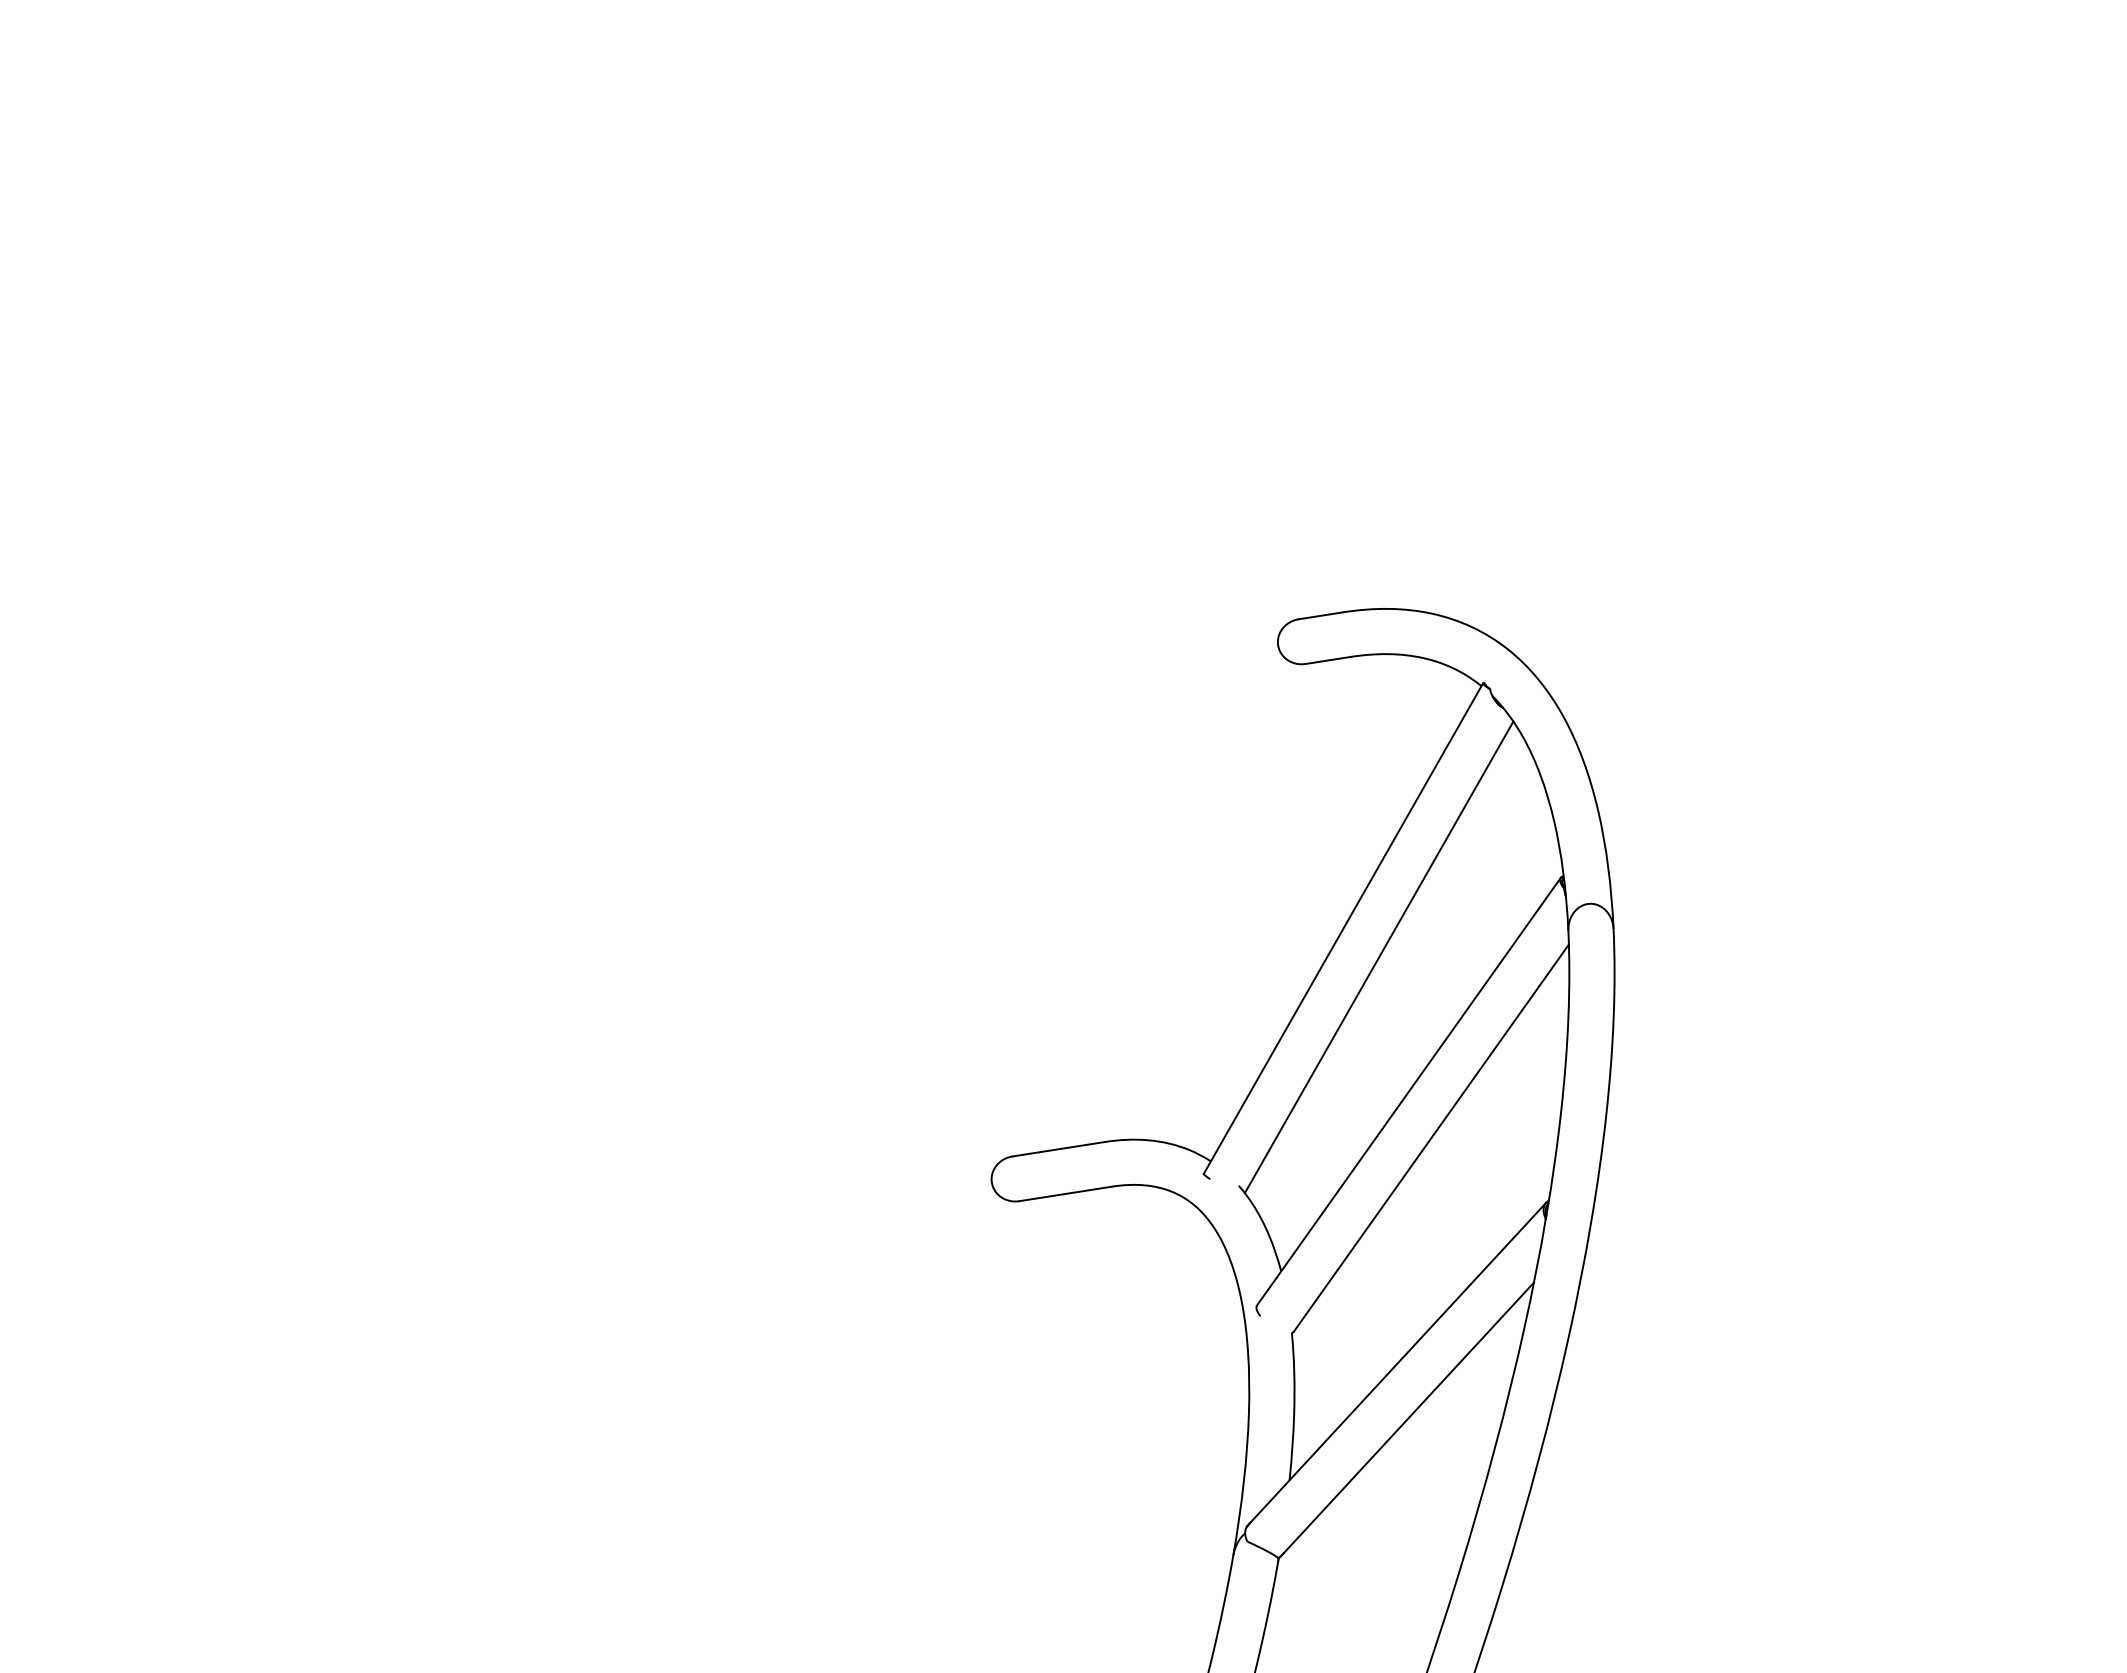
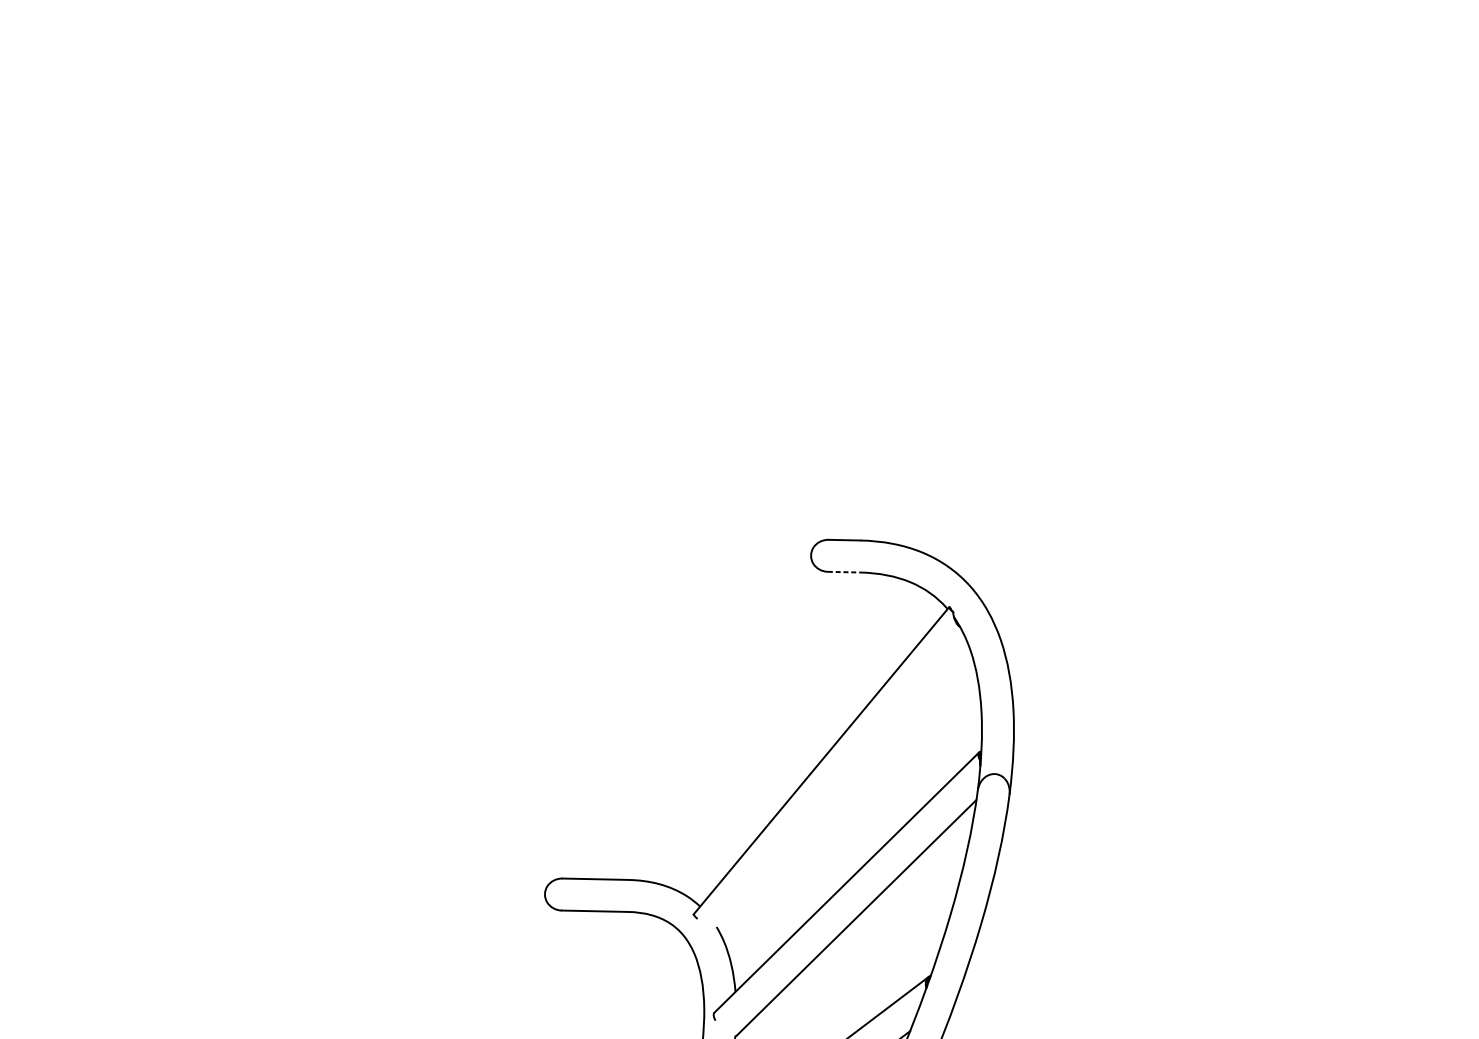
line: (1327, 660) -> (843, 572), solid -> dashed
line: (1378, 957) -> (842, 785), removed

